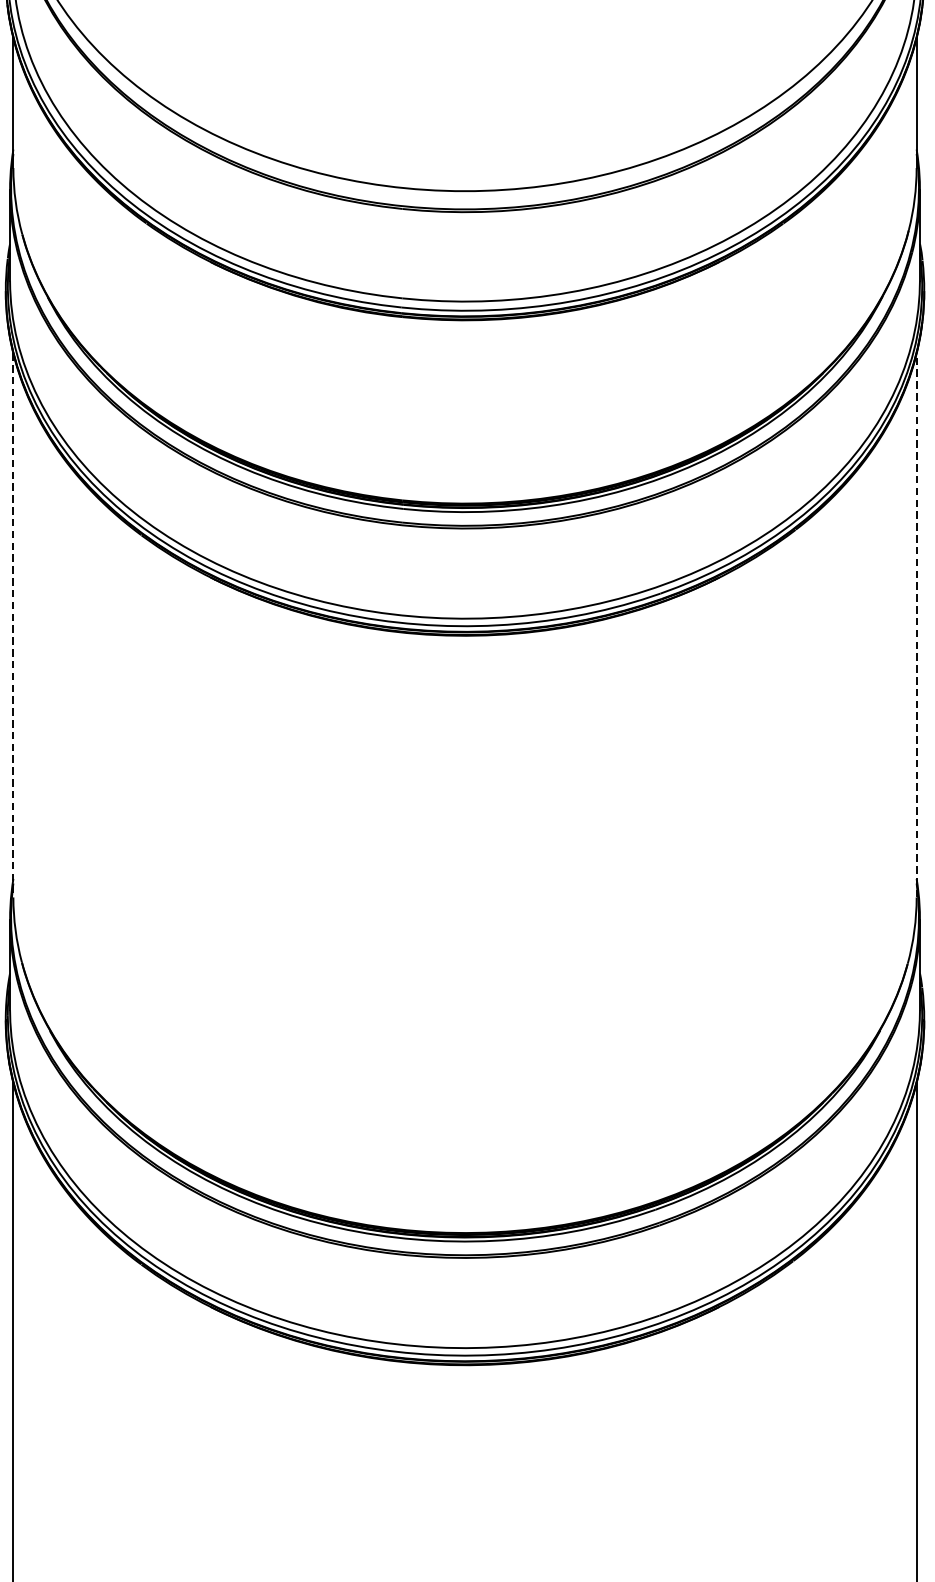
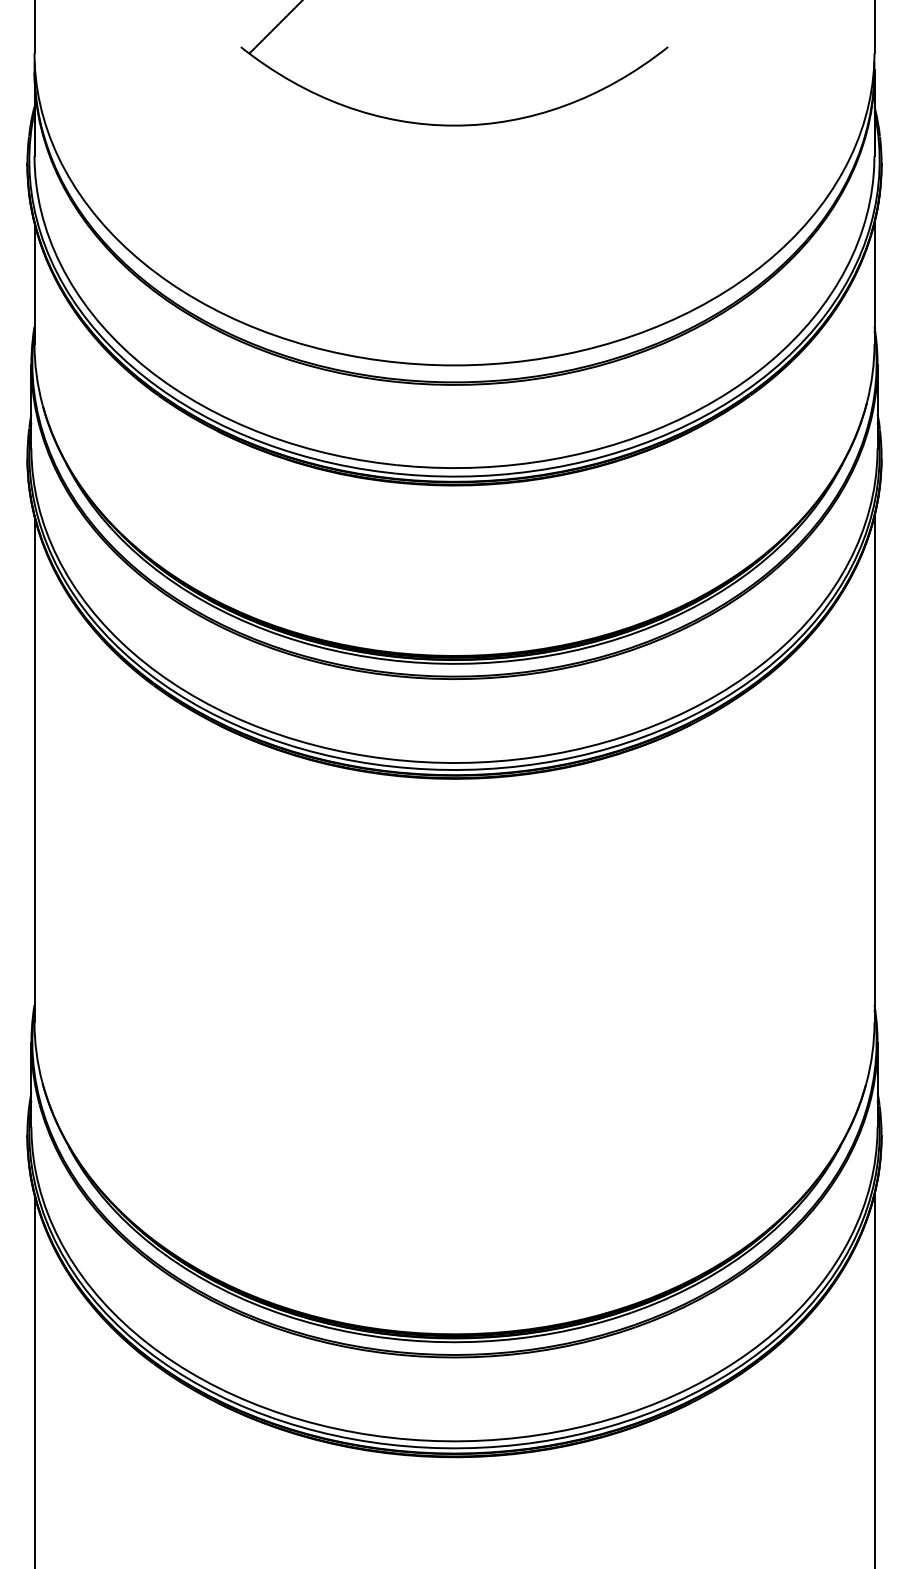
line: (916, 624) -> (874, 768), dashed -> solid
line: (13, 625) -> (34, 769), dashed -> solid

